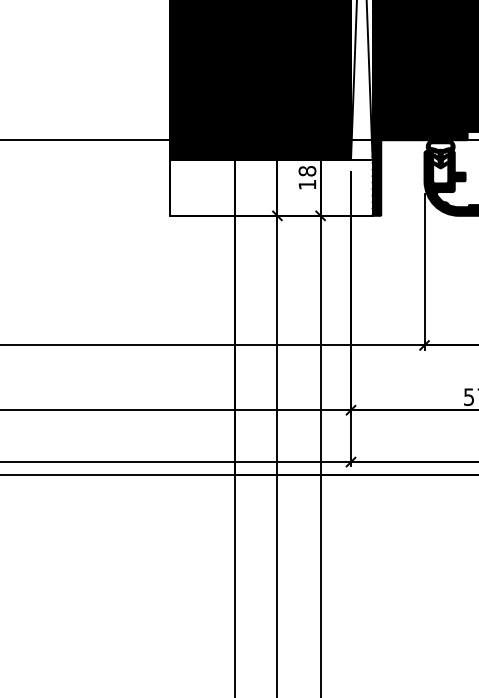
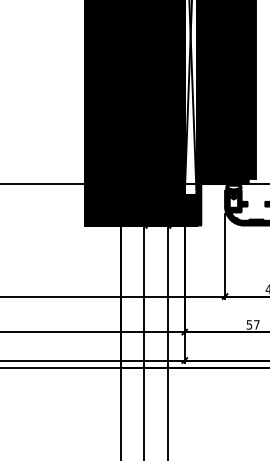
fill: (270, 186) -> (140, 209), added

